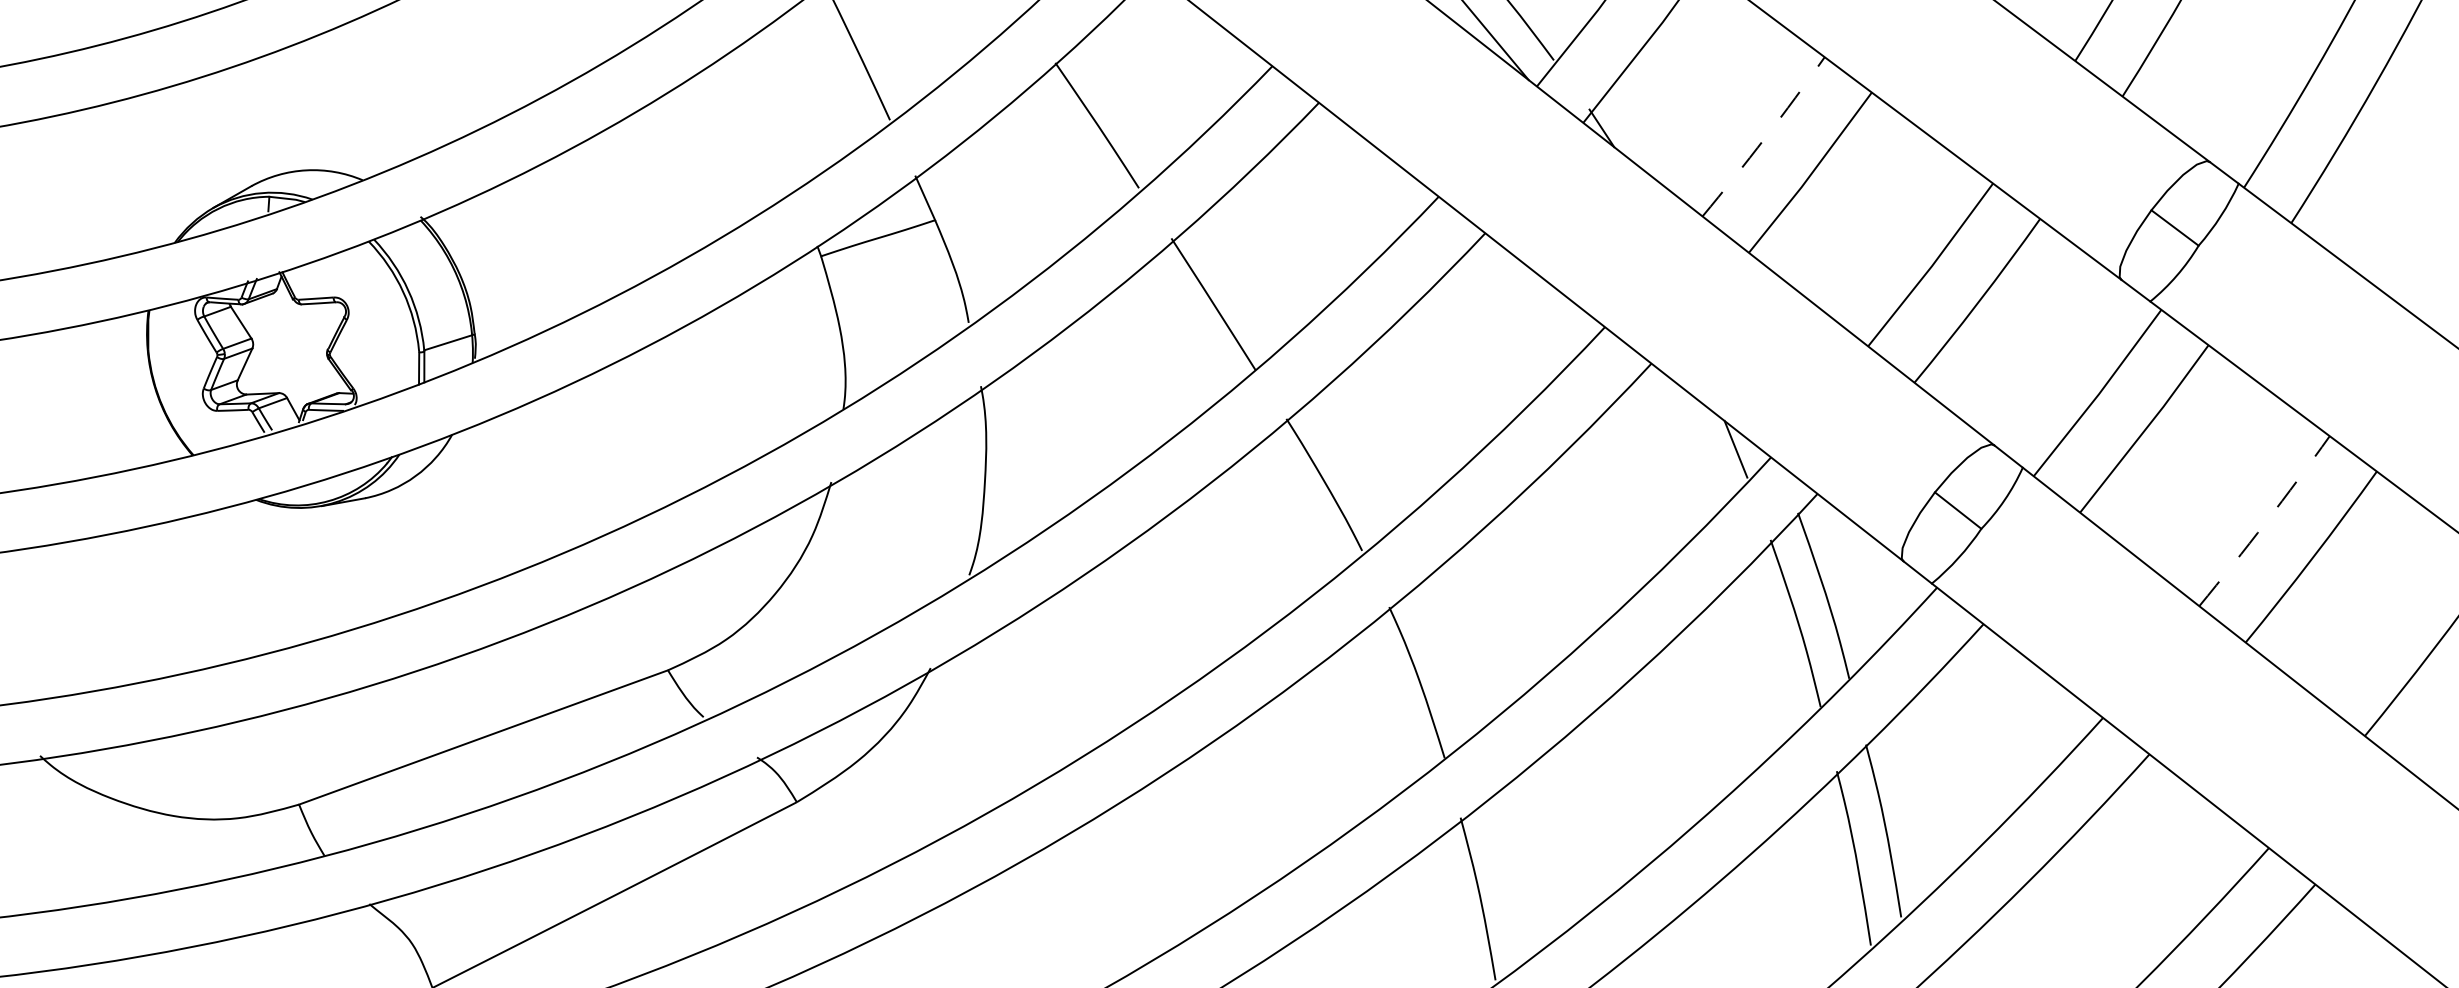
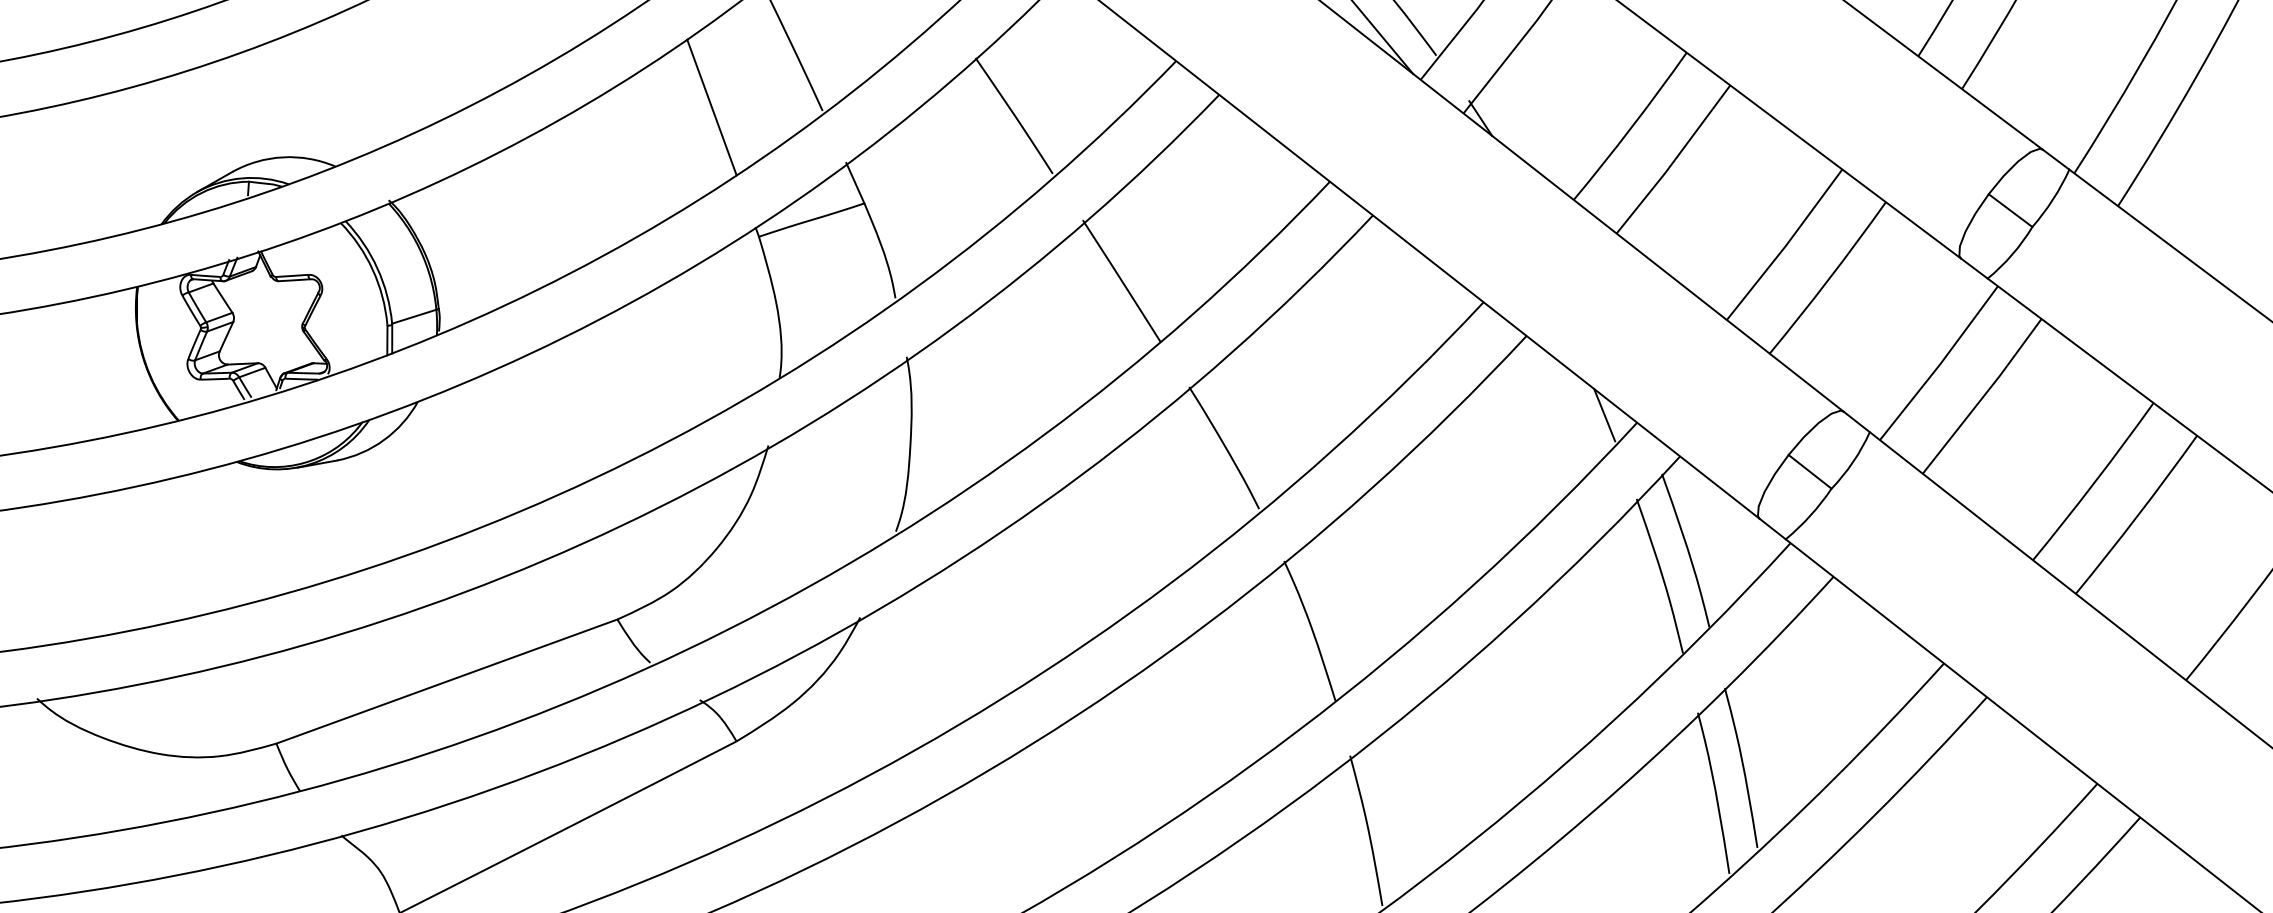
line: (769, 116) -> (711, 107), added
arc: (1765, 138) -> (1631, 127), dashed -> solid
arc: (2265, 522) -> (2094, 482), dashed -> solid

